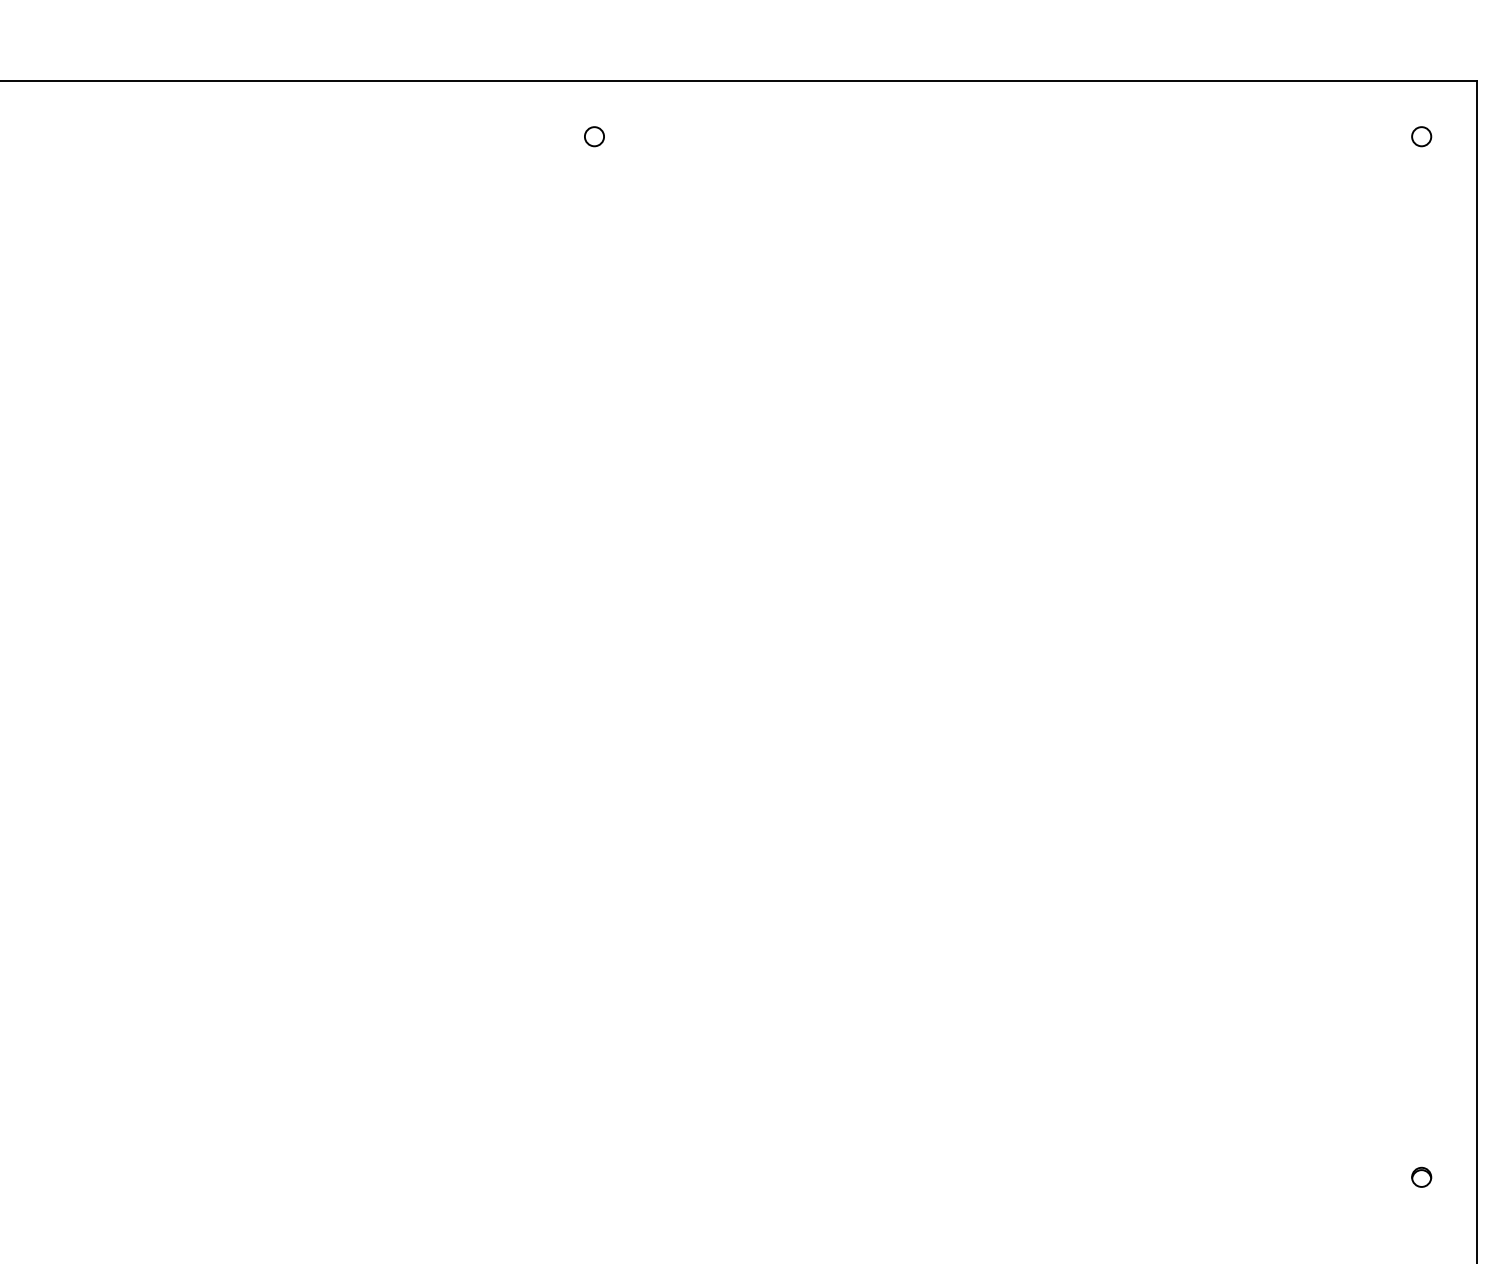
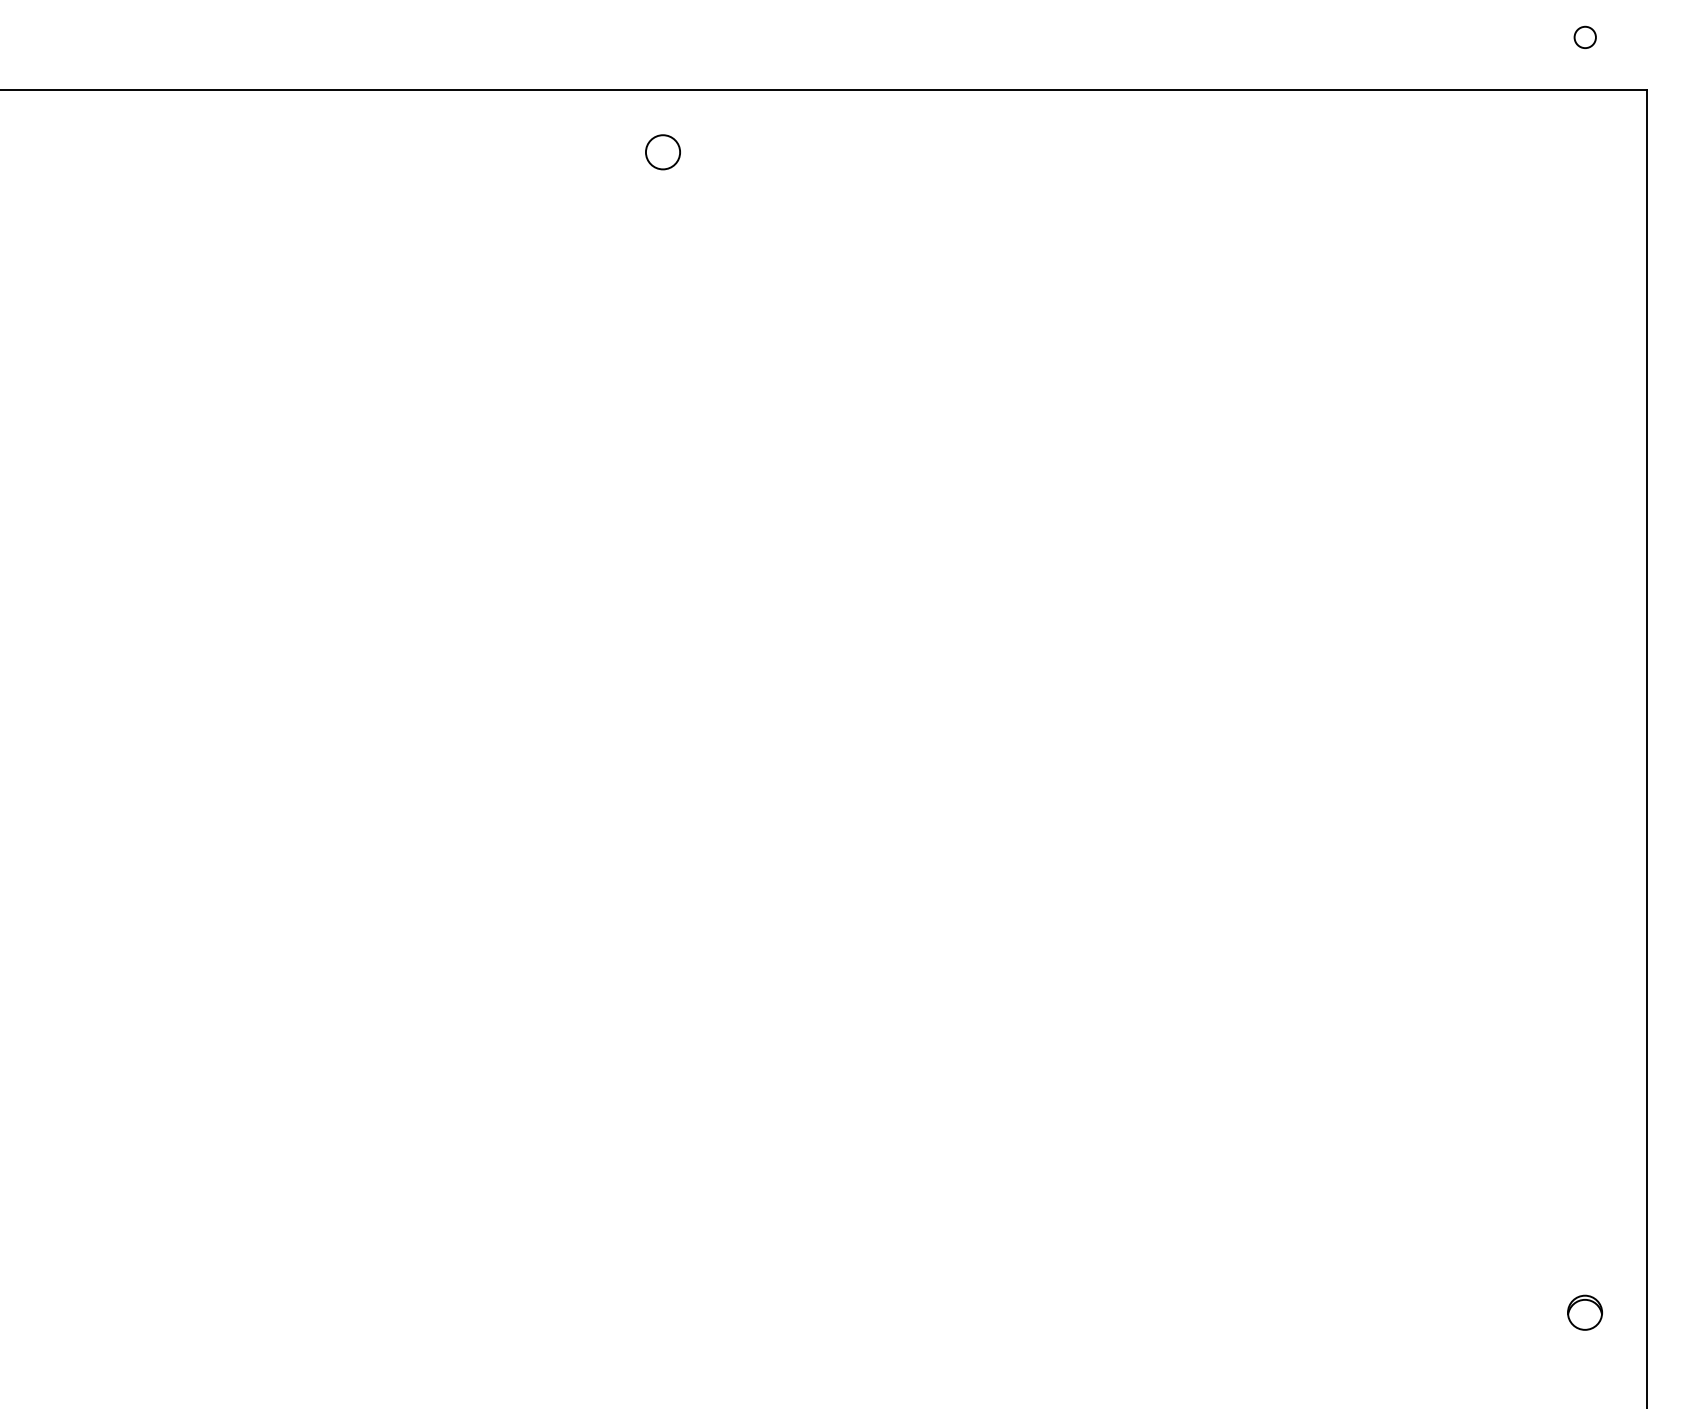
circle: (594, 136) -> (663, 152), size x1.6
circle: (1421, 136) -> (1585, 37), moved
part: (1421, 1176) -> (1585, 1311), size x1.6

